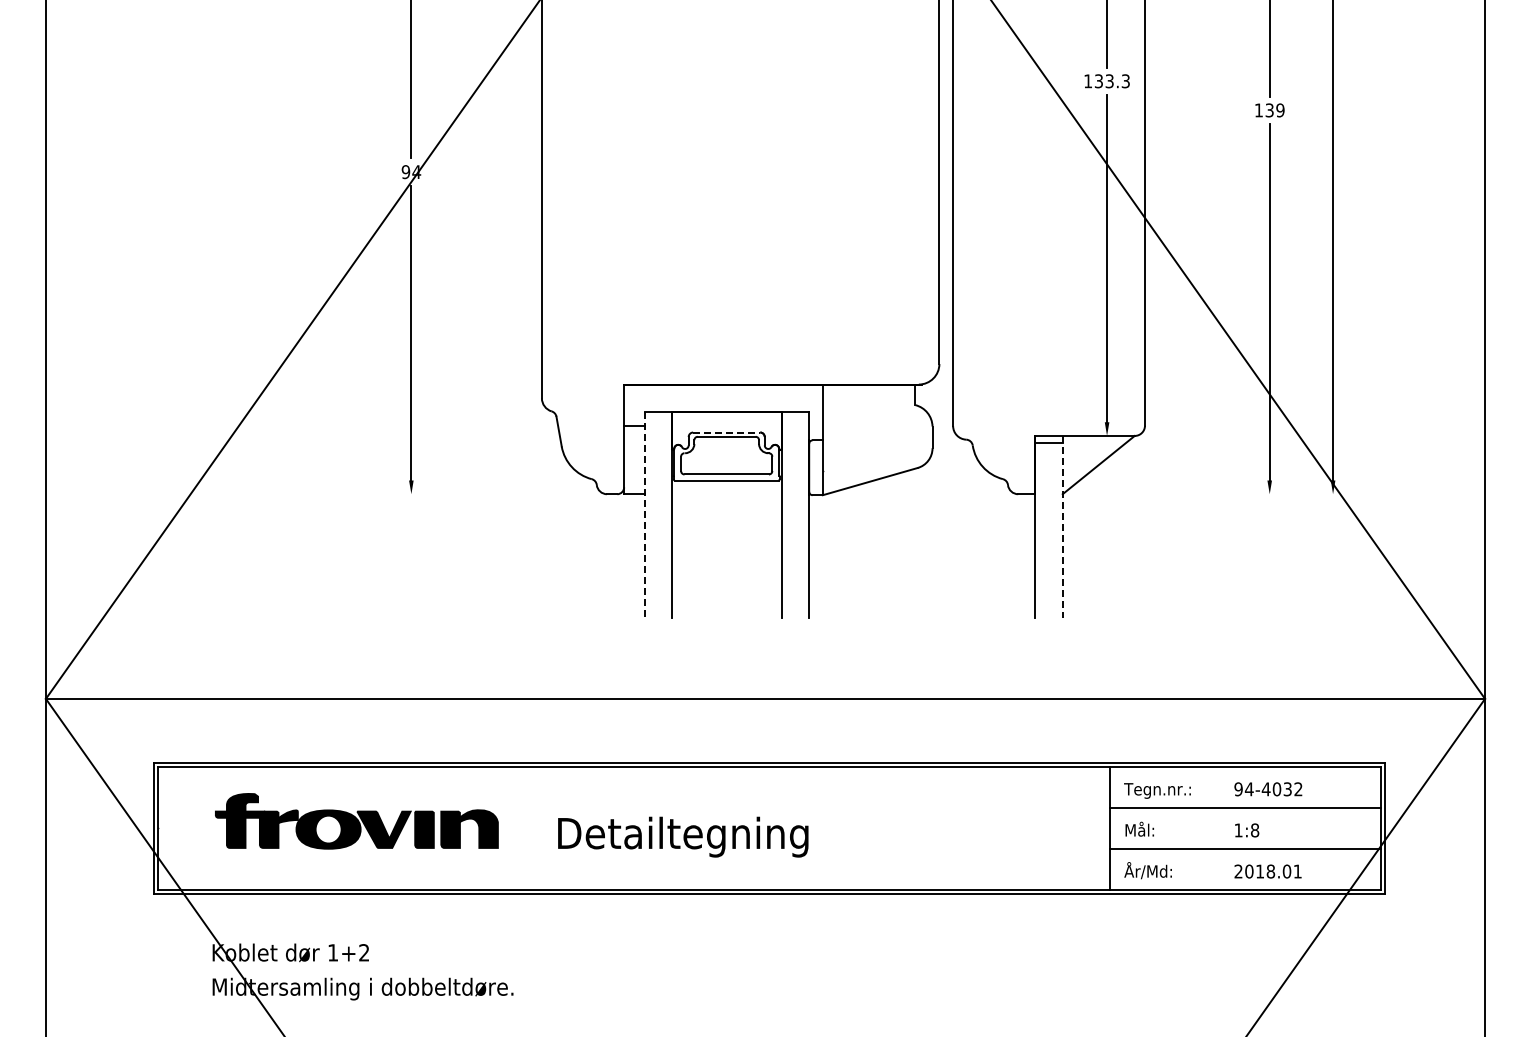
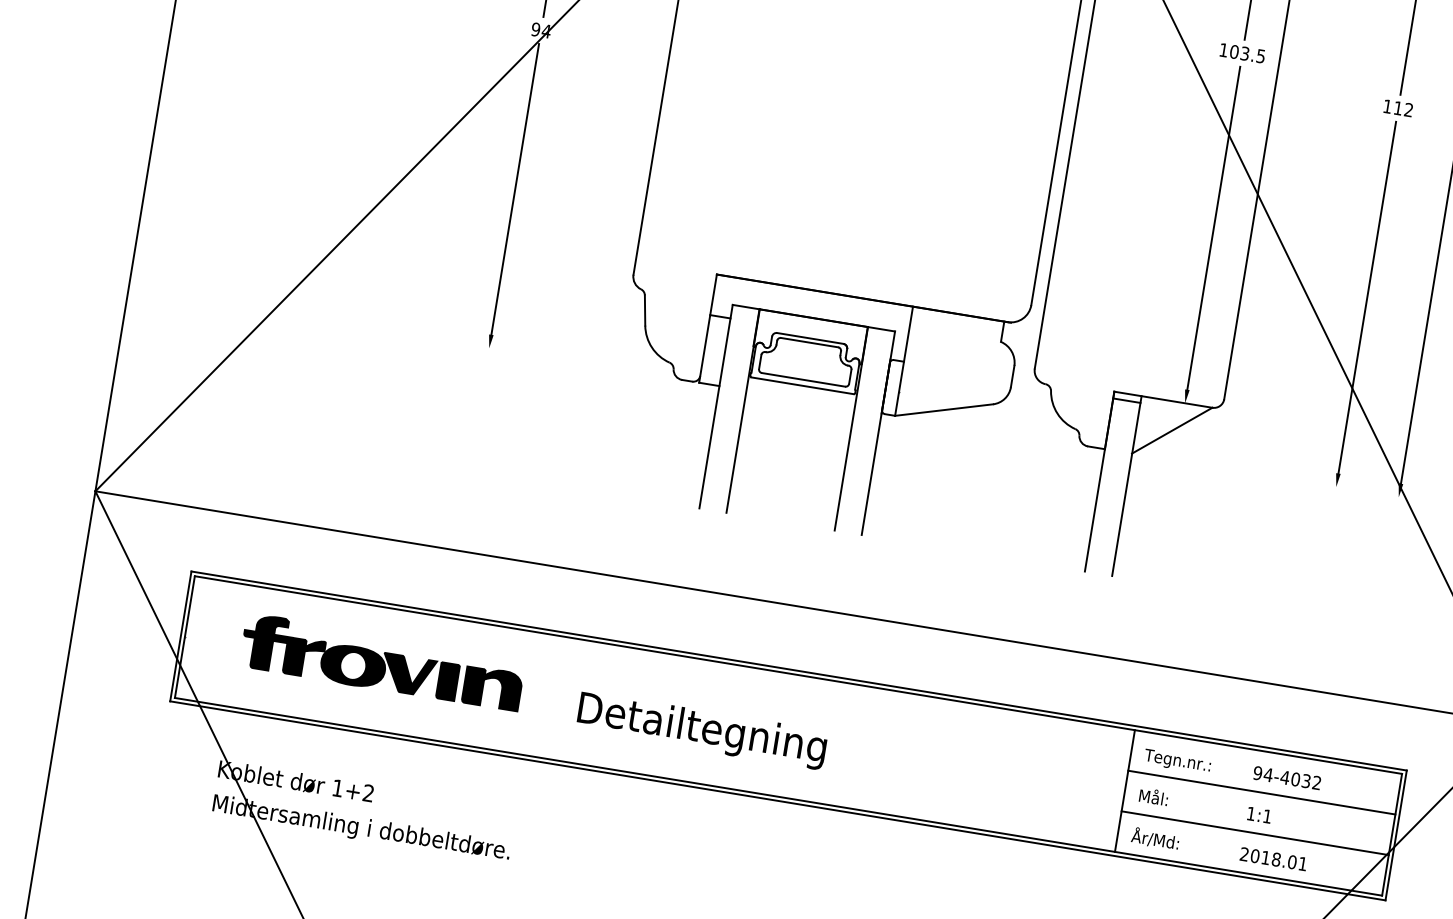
text: (1111, 81) -> (1246, 54), 133.3 -> 103.5
text: (1274, 110) -> (1402, 109), 139 -> 112
line: (726, 432) -> (810, 338), dashed -> solid
line: (644, 515) -> (715, 407), dashed -> solid
line: (1062, 527) -> (1126, 486), dashed -> solid
text: (1255, 830) -> (1267, 816), 1:8 -> 1:1

